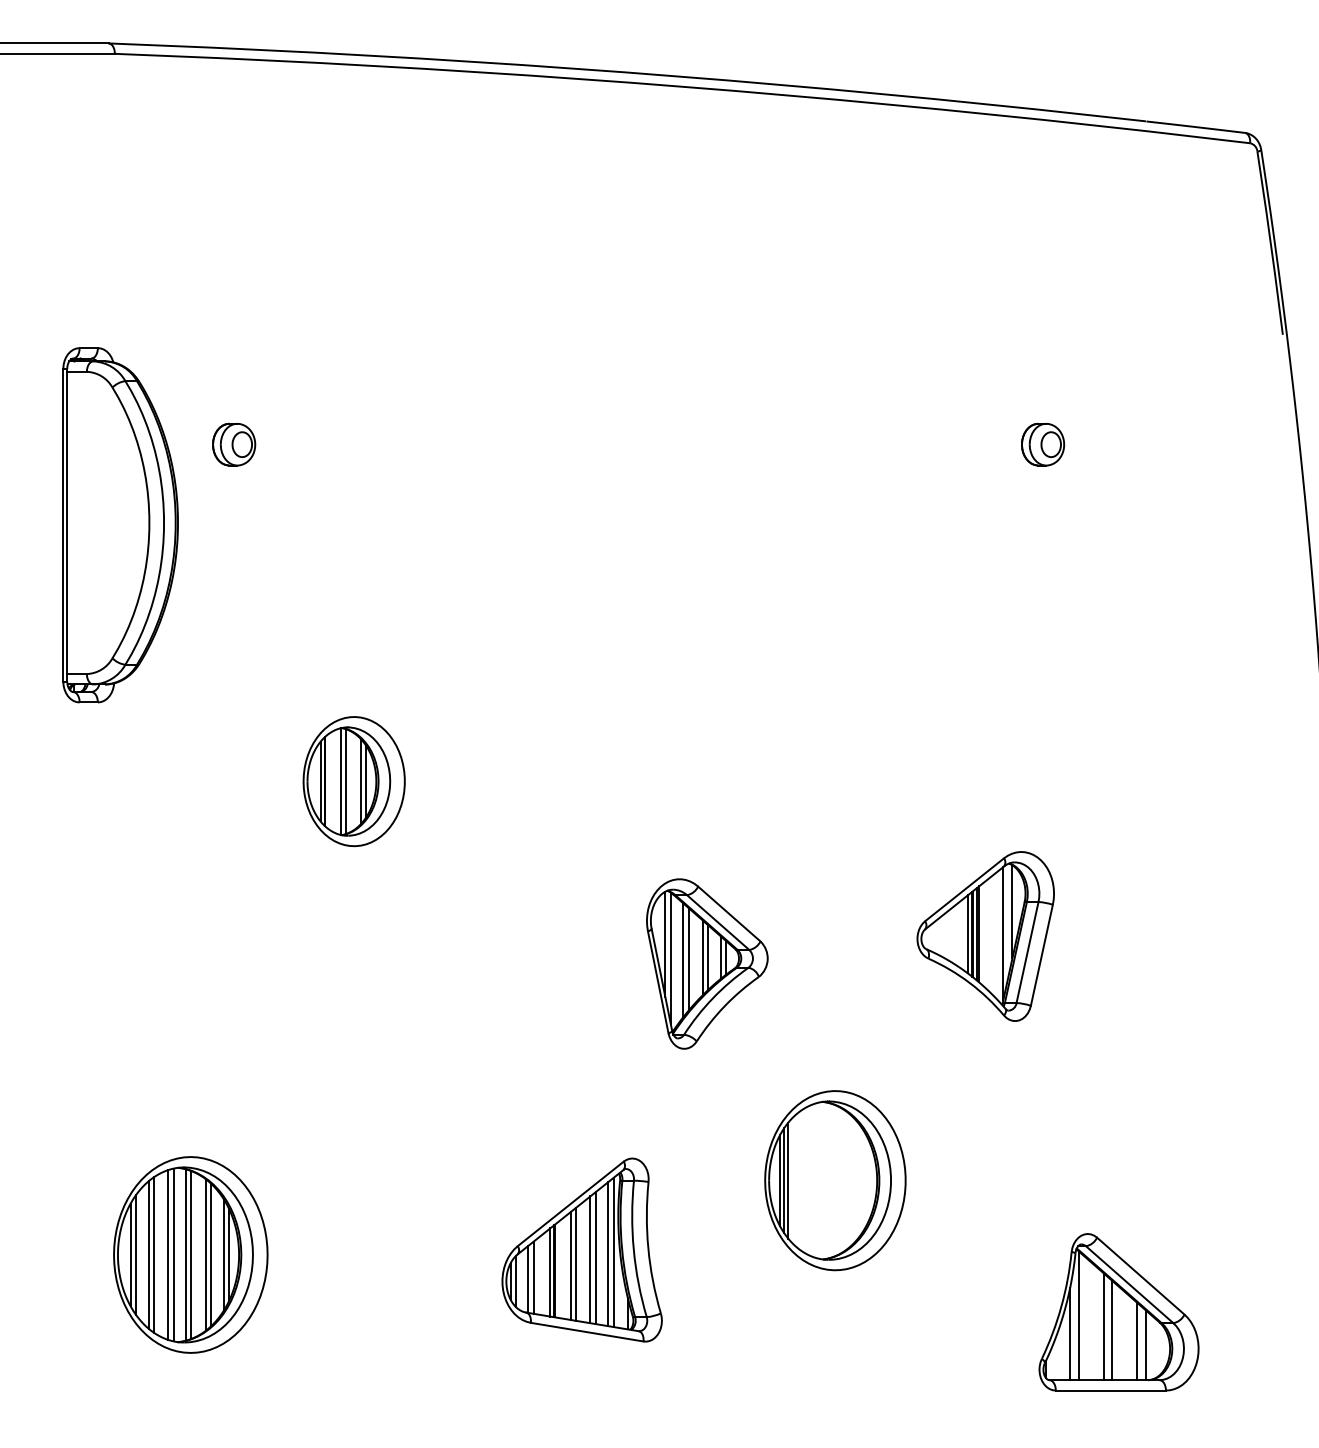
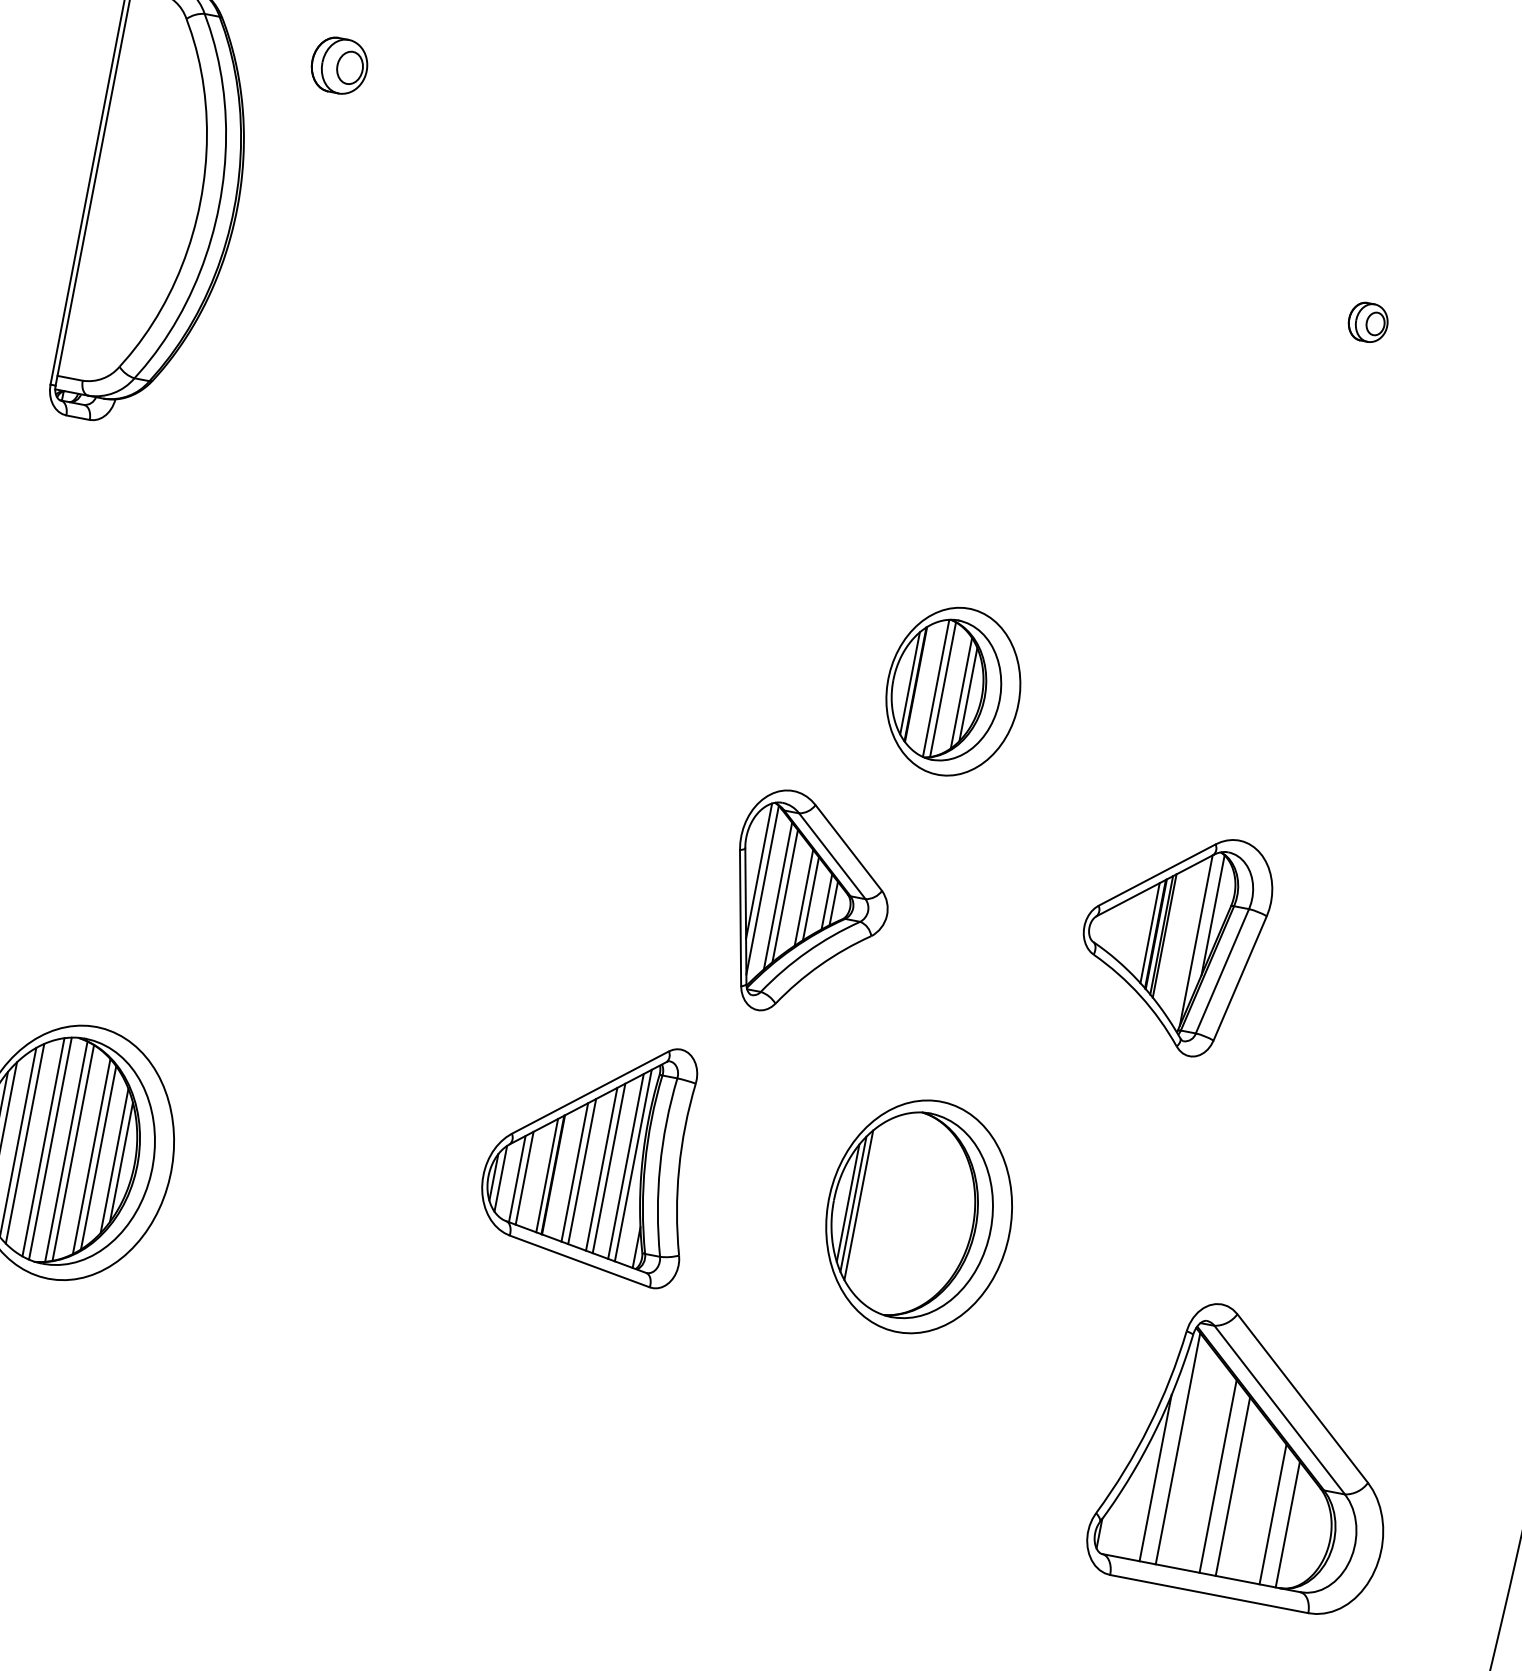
part: (234, 444) -> (340, 65), moved
part: (1043, 444) -> (1368, 322), size x0.7
part: (353, 781) -> (952, 691), moved
part: (581, 1249) -> (592, 1153), moved
part: (1118, 1312) -> (1250, 1456), size x1.4

